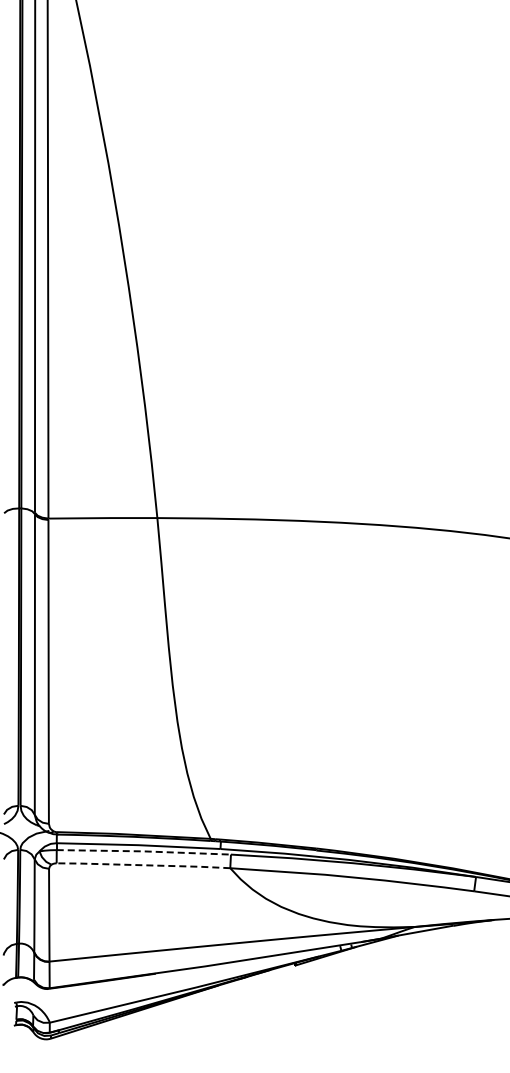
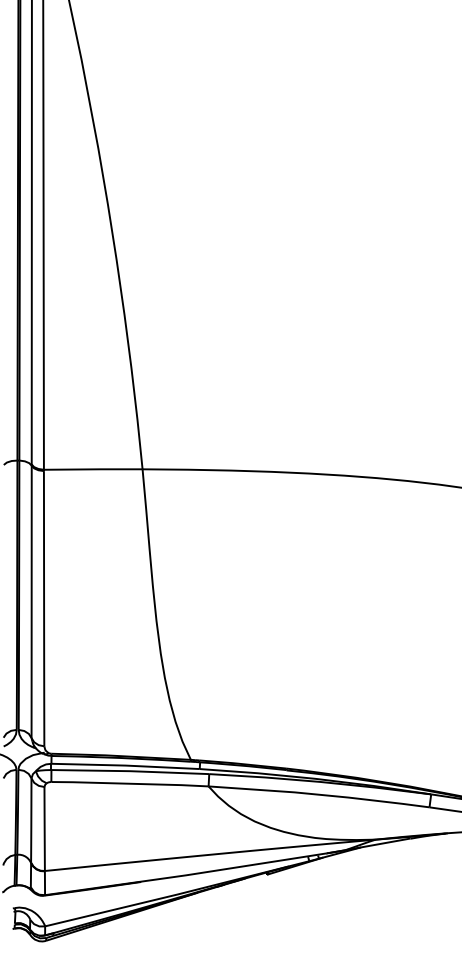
line: (143, 851) -> (130, 771), dashed -> solid
line: (143, 865) -> (130, 783), dashed -> solid

